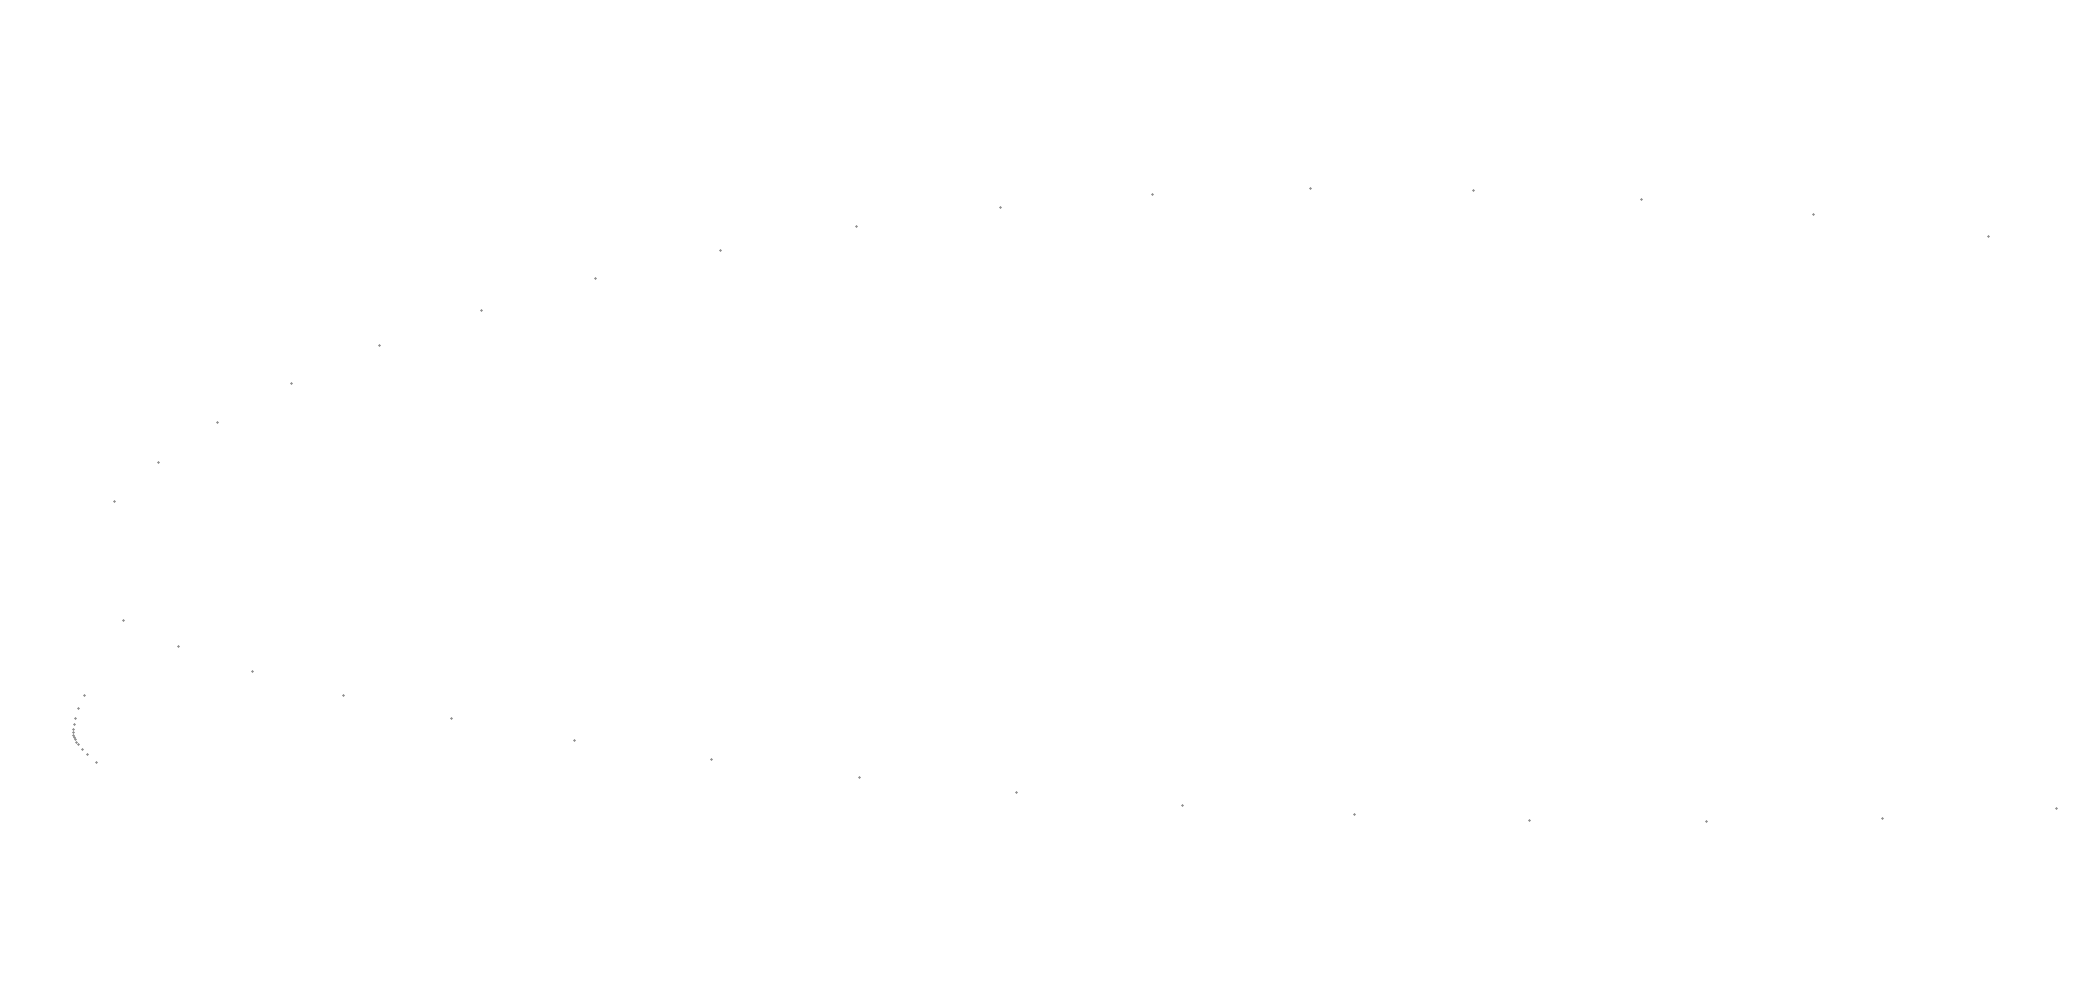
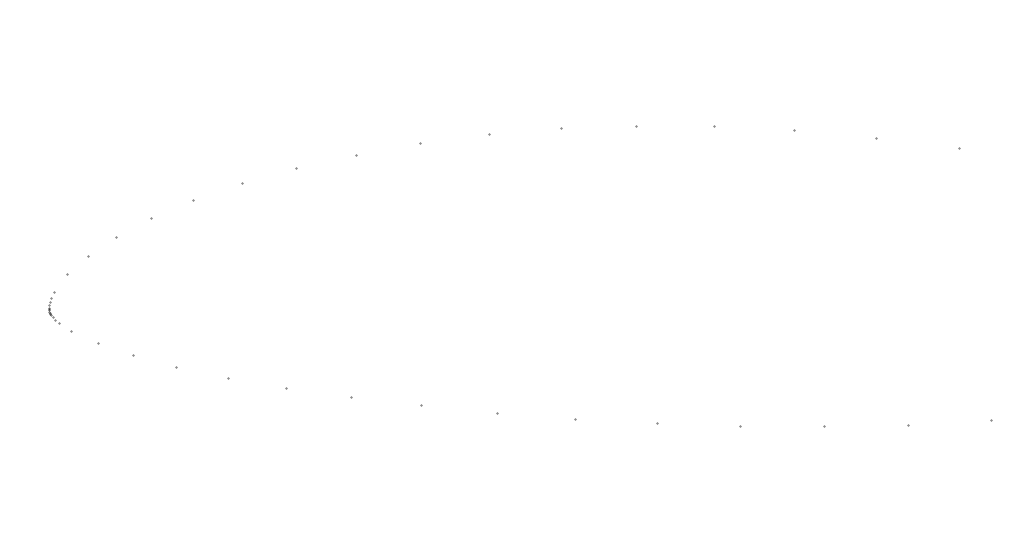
part: (85, 728) -> (54, 307), moved

